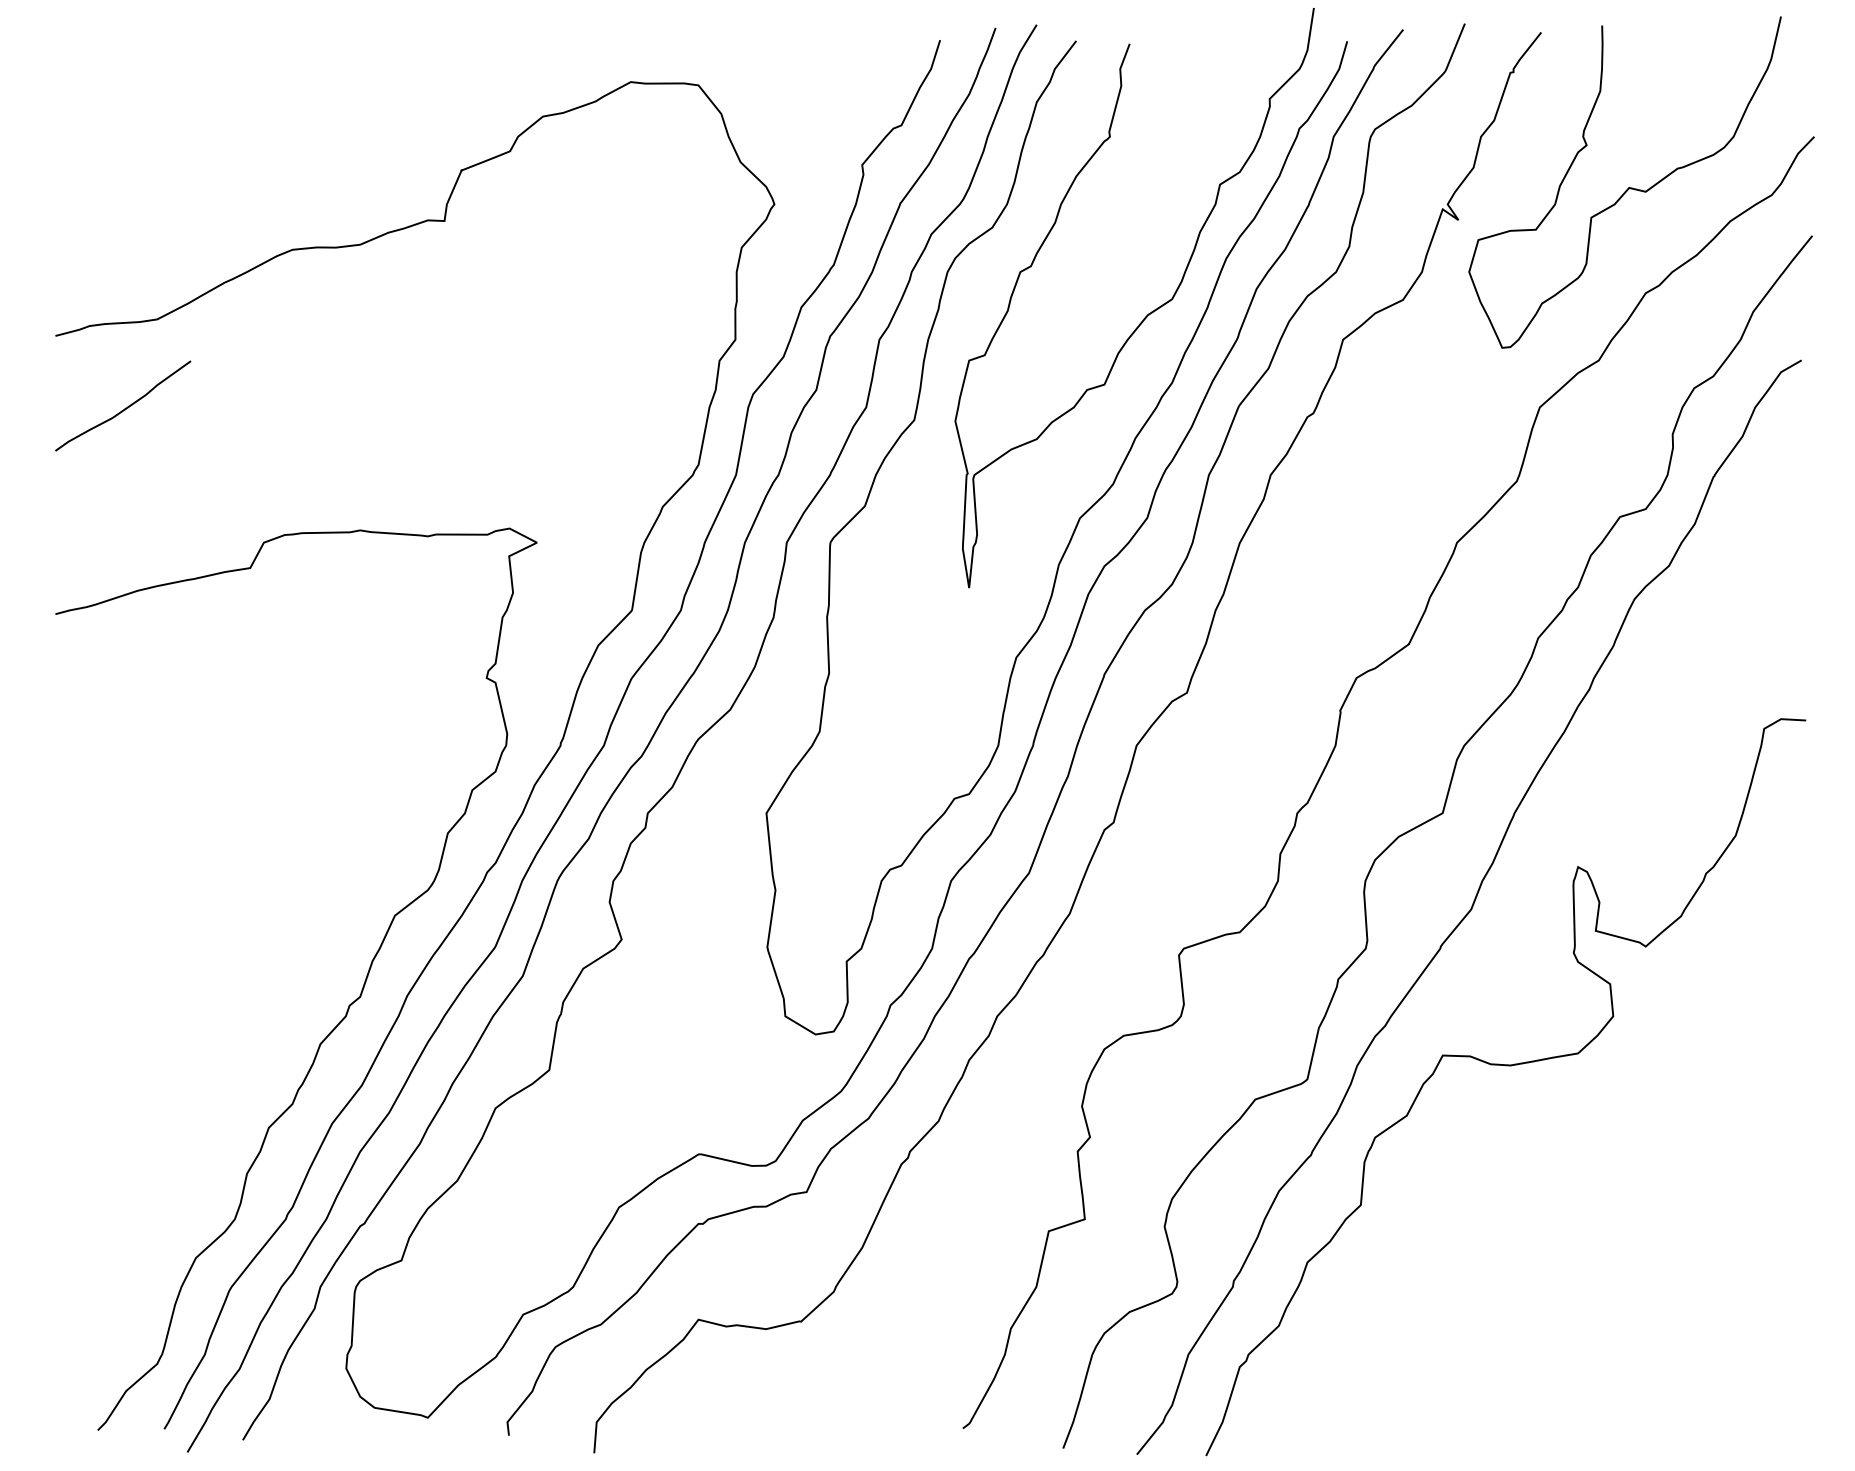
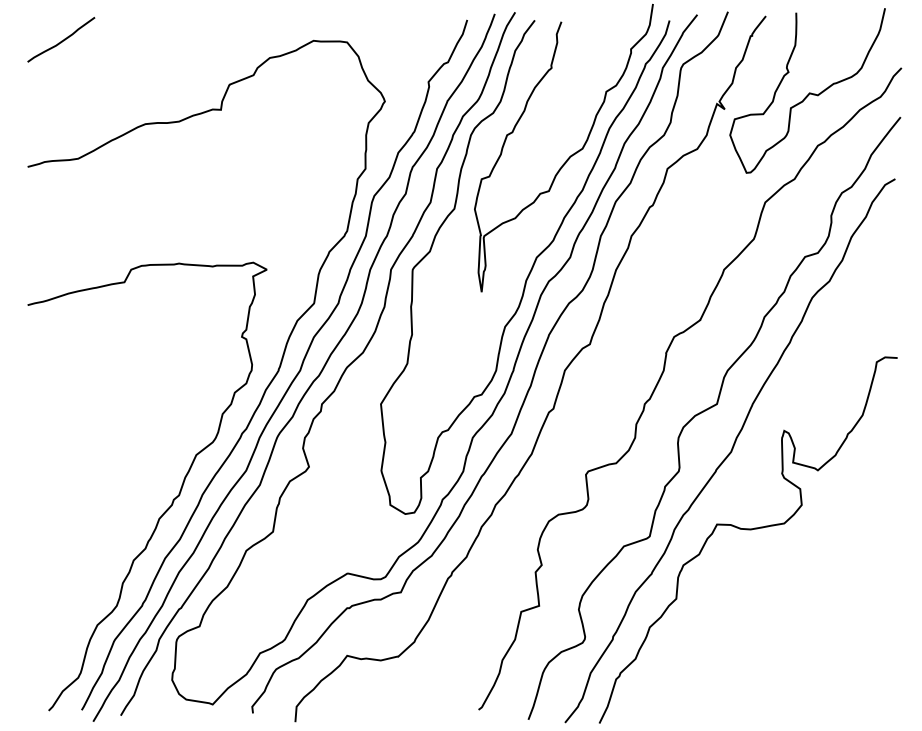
curve: (123, 407) -> (61, 40), moved

